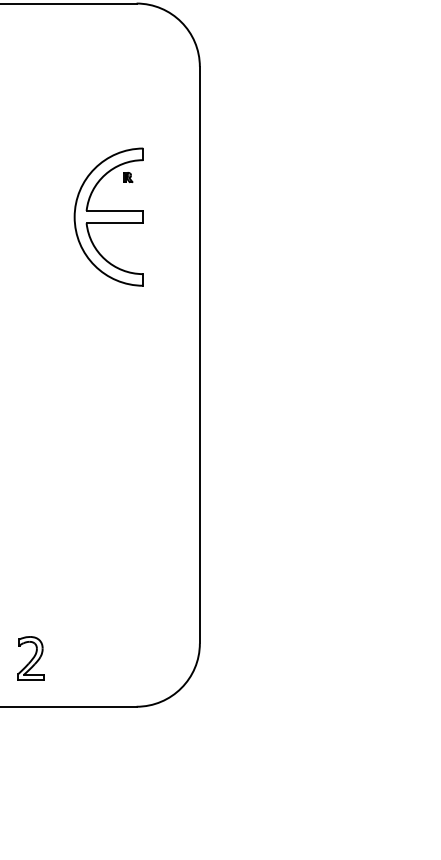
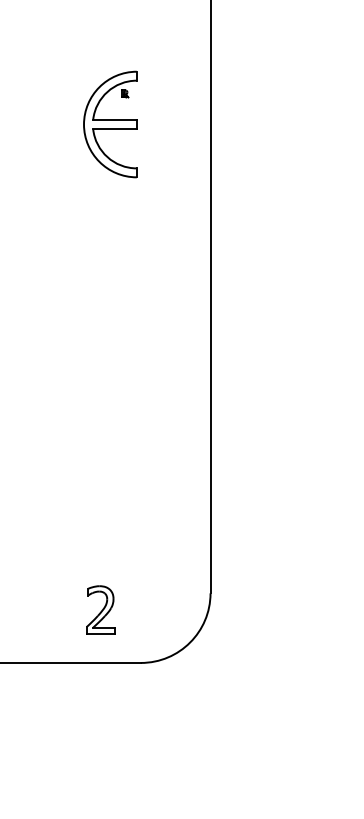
part: (108, 216) -> (110, 123), size x0.7
part: (30, 658) -> (100, 609), moved

